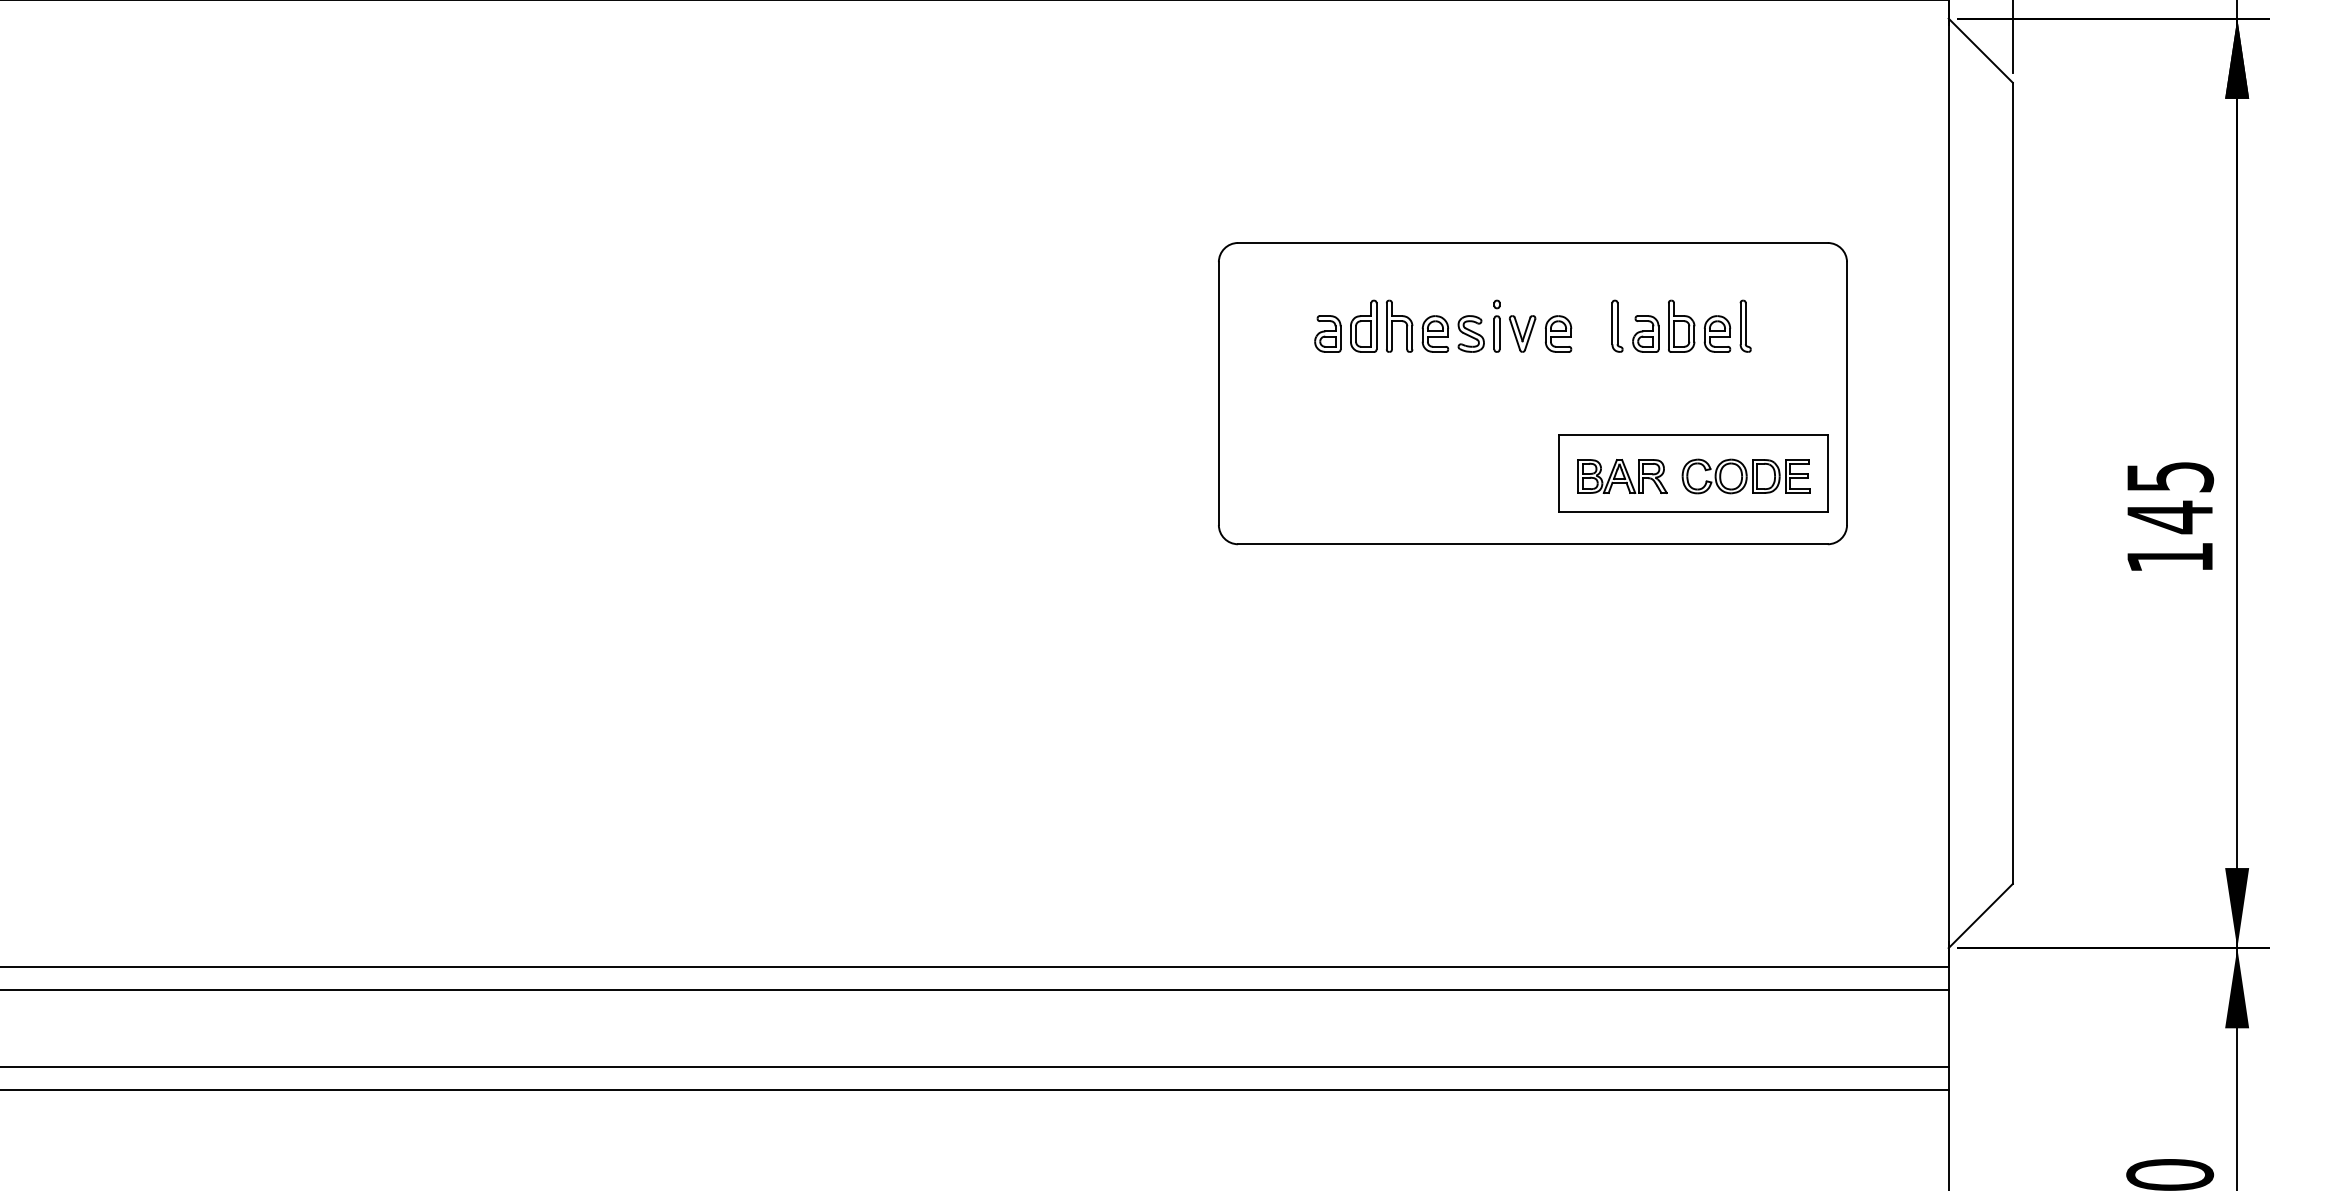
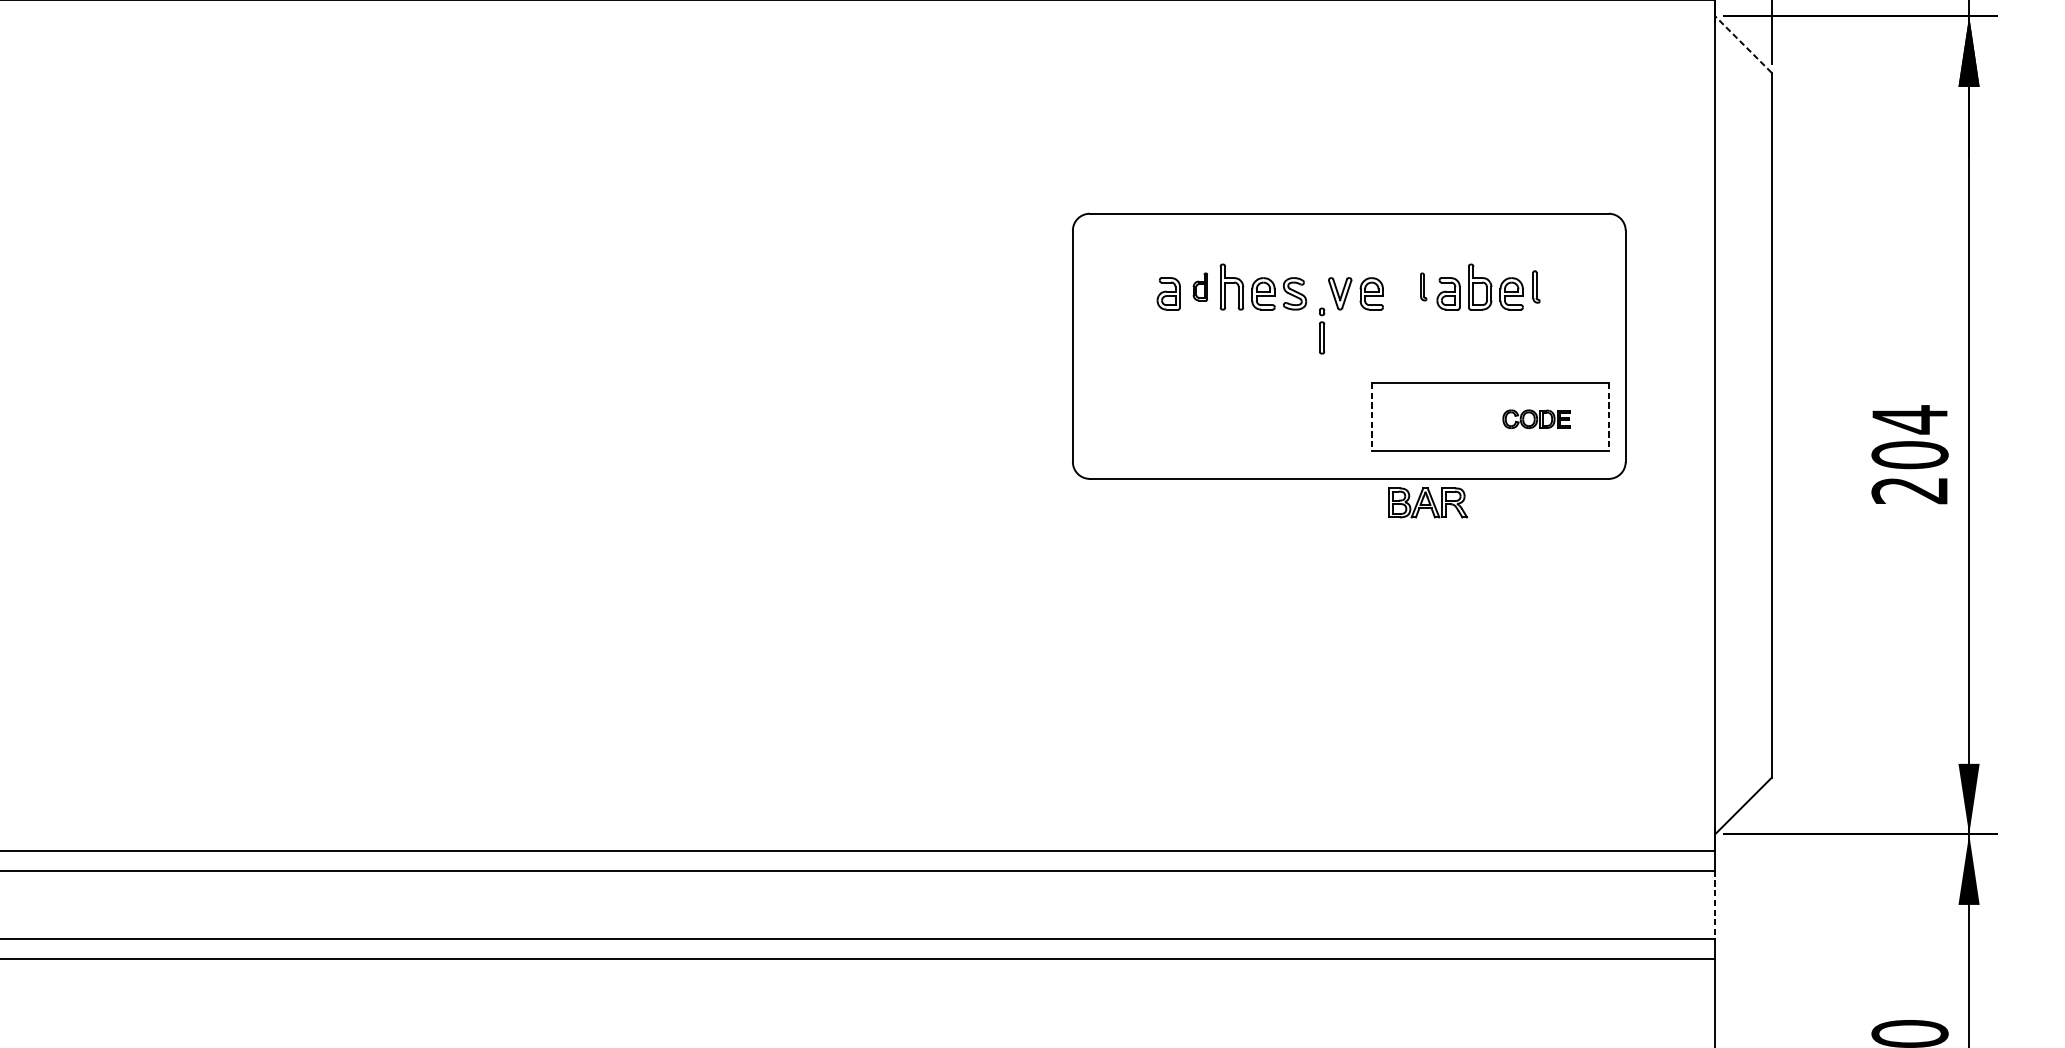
line: (1980, 50) -> (1743, 44), solid -> dashed
part: (1363, 325) -> (1200, 286), size x0.6
part: (1496, 325) -> (1321, 330), moved
part: (1617, 325) -> (1423, 286), size x0.6
part: (1745, 325) -> (1536, 286), size x0.7
line: (1558, 474) -> (1371, 417), solid -> dashed
line: (1827, 474) -> (1608, 417), solid -> dashed
part: (1622, 476) -> (1428, 502), moved
part: (1745, 476) -> (1536, 419), size x0.6
text: (2170, 516) -> (1910, 454), 145 -> 204
line: (1948, 1028) -> (1715, 905), solid -> dashed

